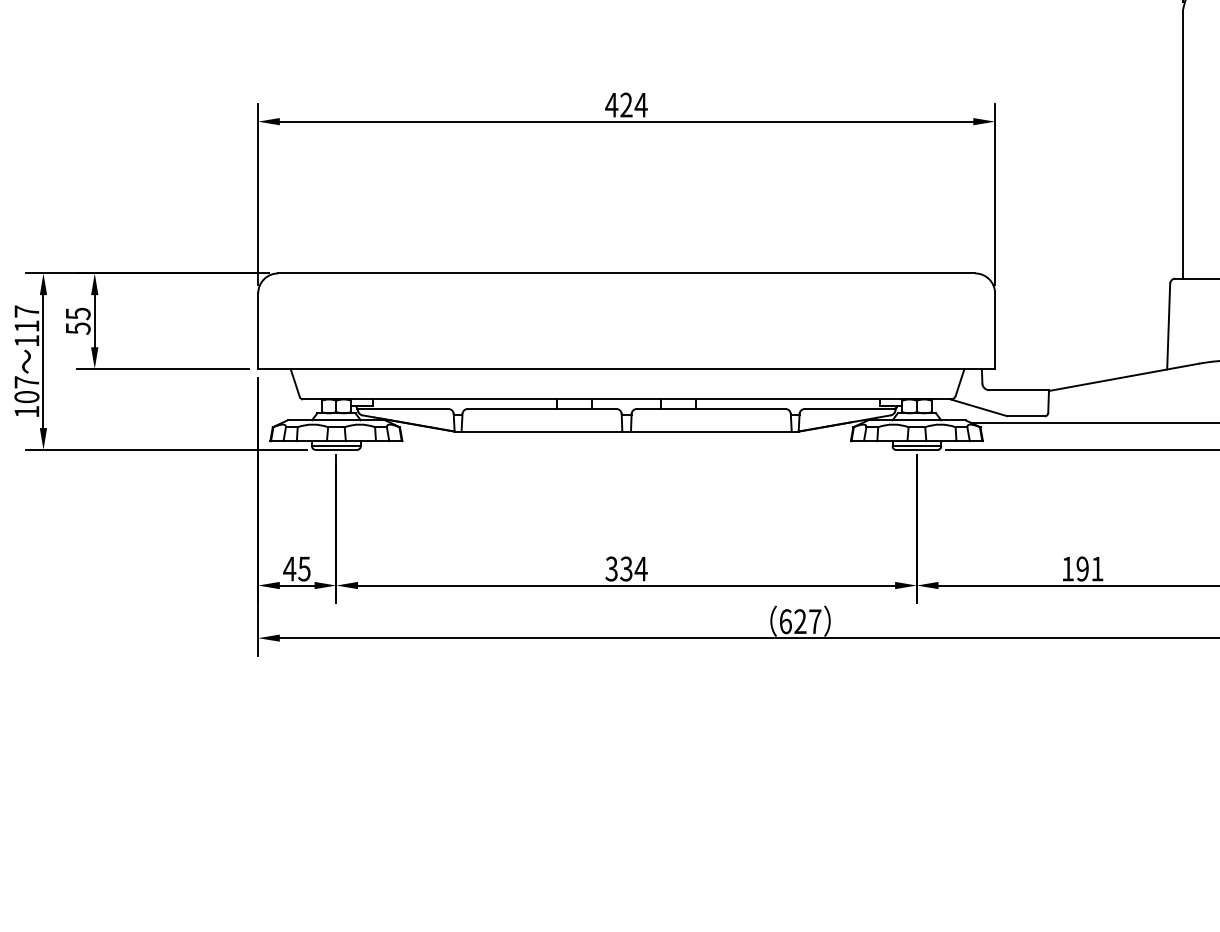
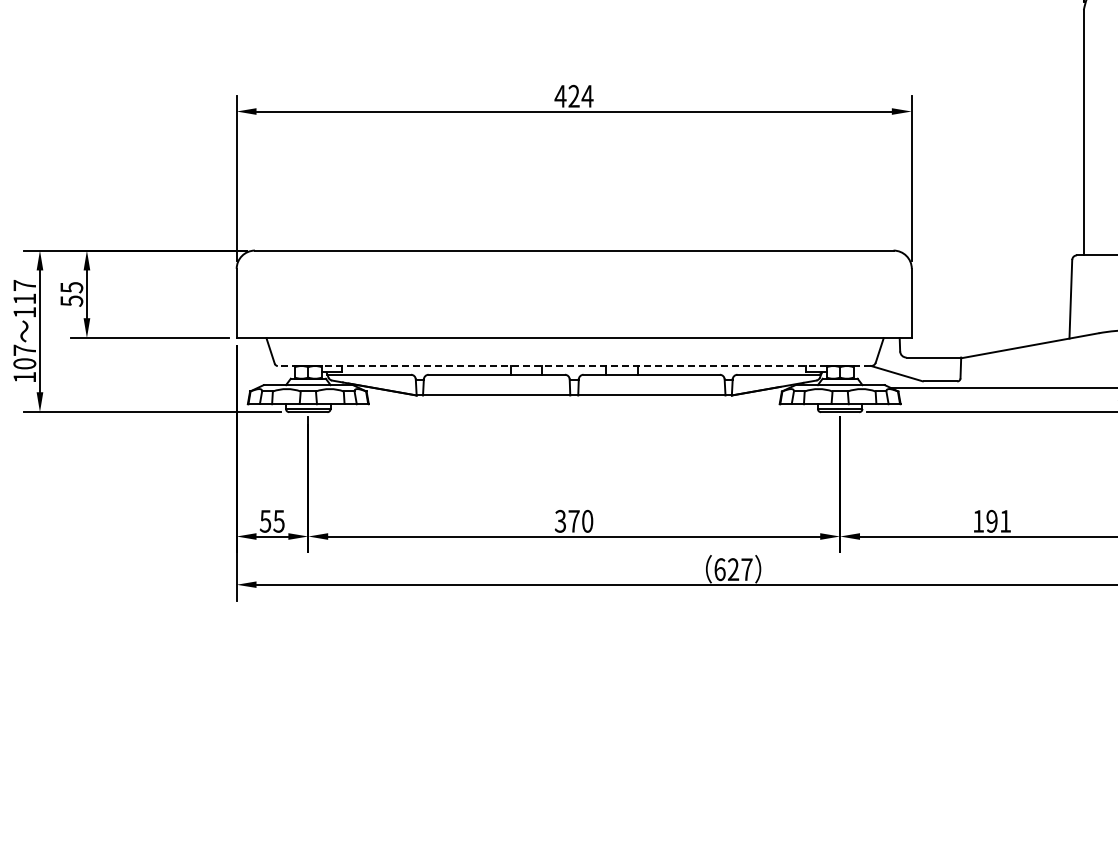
line: (626, 399) -> (574, 366), solid -> dashed
text: (633, 568) -> (580, 520), 334 -> 370
text: (289, 569) -> (265, 521), 45 -> 55

